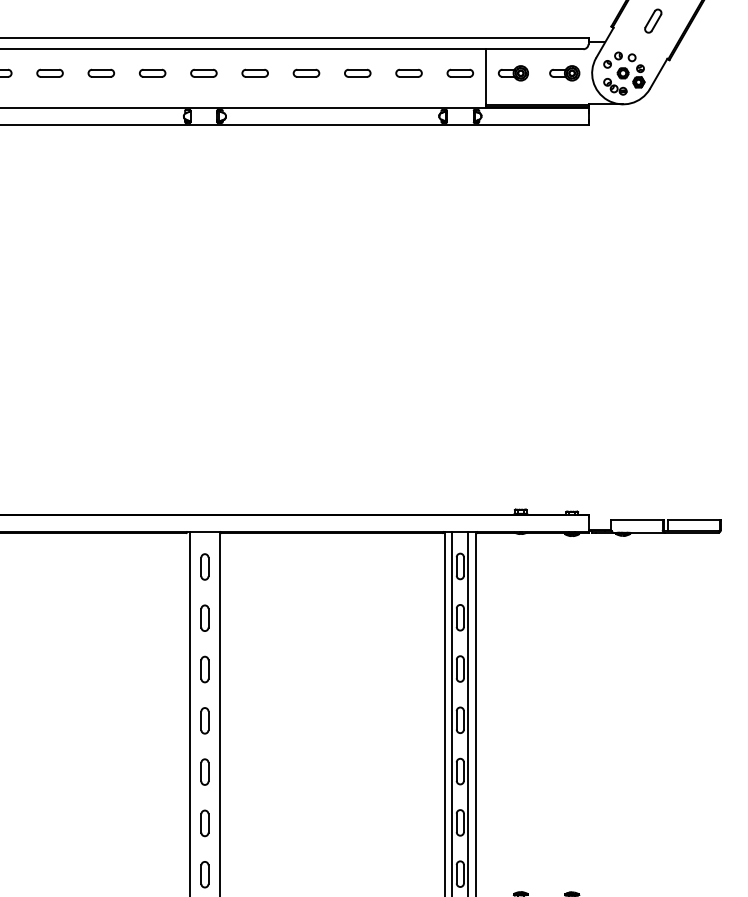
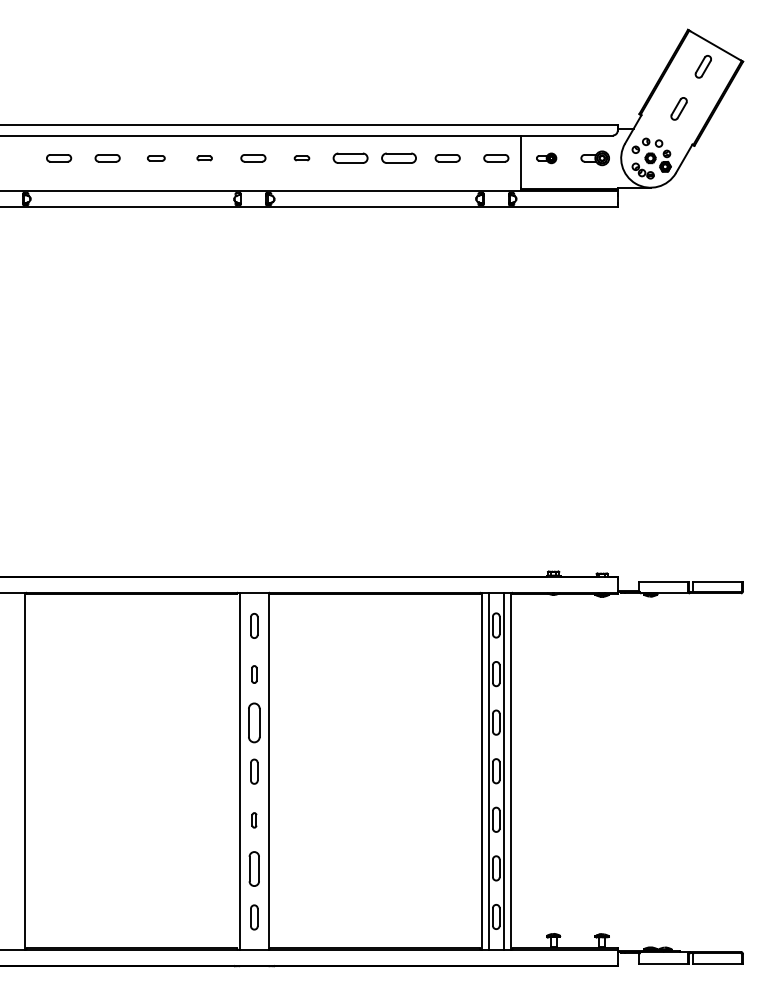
part: (101, 73) -> (156, 158), size x0.7
part: (152, 73) -> (204, 158), size x0.6
part: (254, 73) -> (301, 158), size x0.6
part: (306, 73) -> (350, 158), size x1.4
part: (358, 73) -> (399, 158), size x1.4
part: (513, 73) -> (546, 158), size x0.7
part: (205, 618) -> (254, 674), size x0.7
part: (205, 669) -> (254, 723), size x1.6
part: (205, 772) -> (254, 820), size x0.6
part: (205, 822) -> (254, 868), size x1.4

